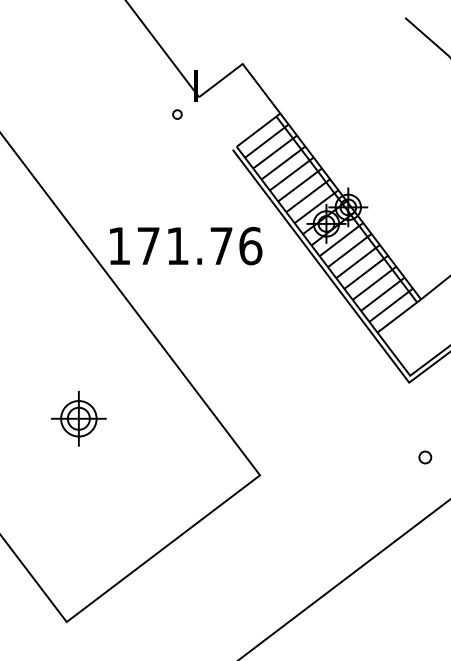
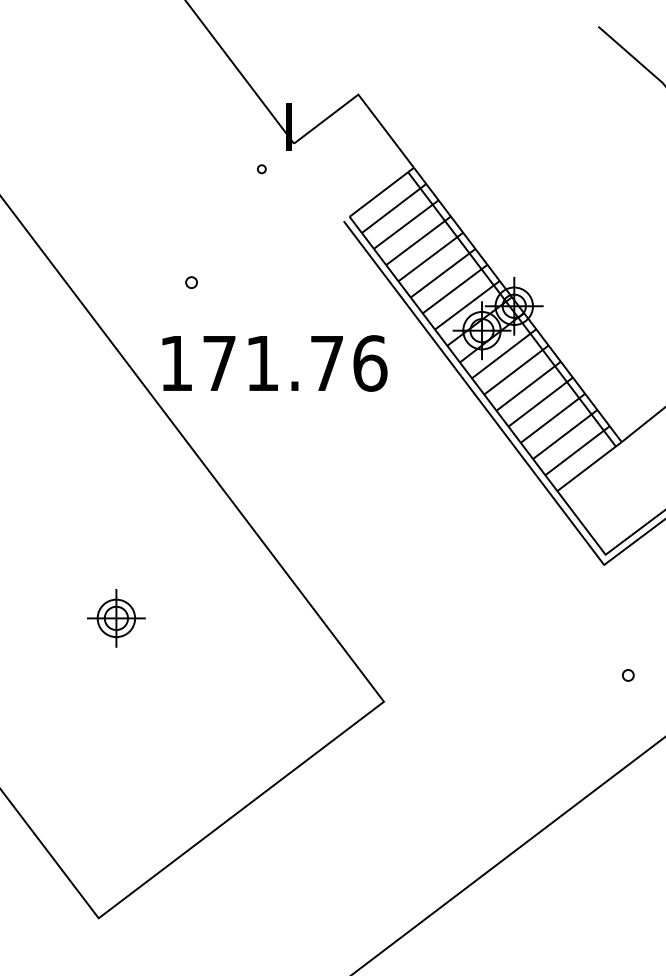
part: (176, 114) -> (260, 169), size x0.62
part: (129, 190) -> (191, 281), added
part: (78, 418) -> (116, 617), size x0.71
part: (425, 457) -> (628, 675), size x0.62

